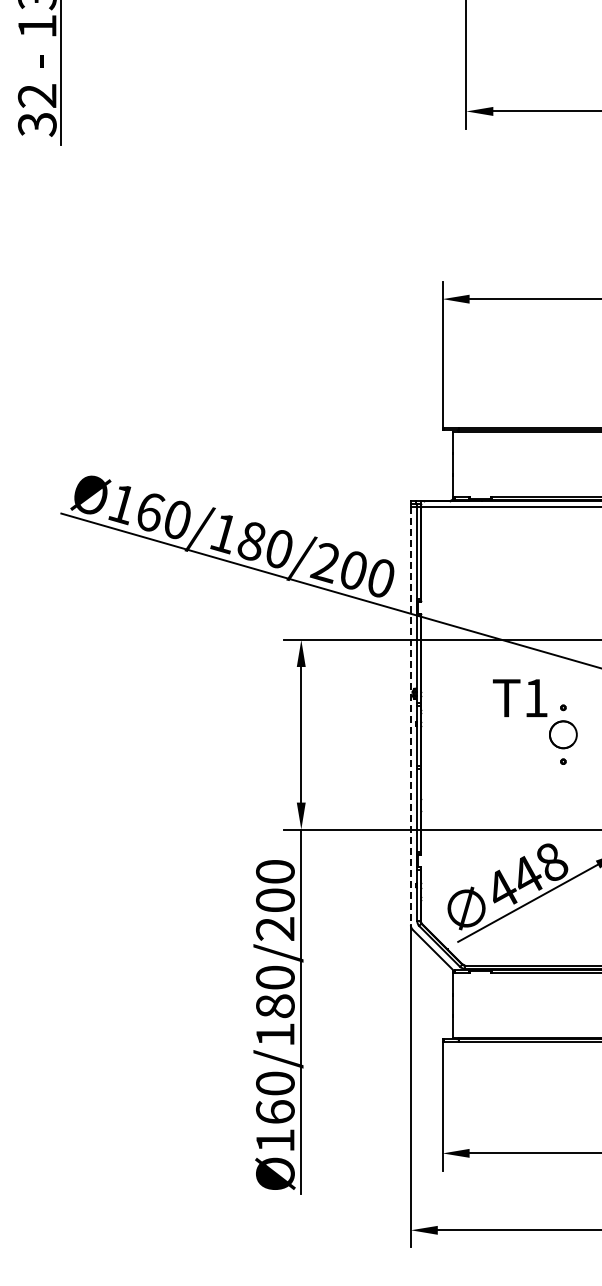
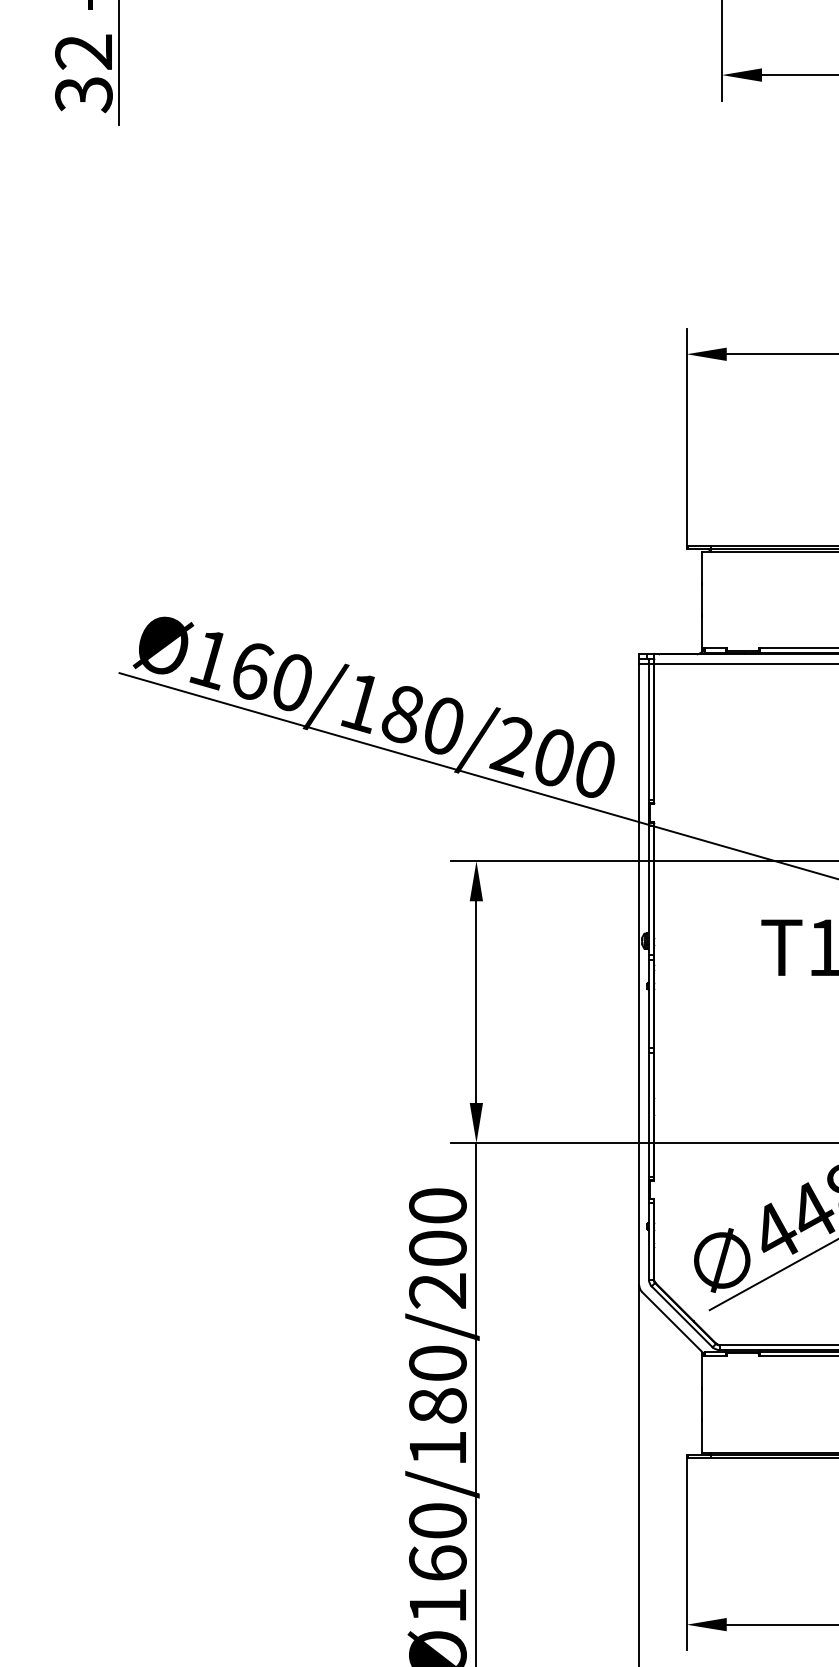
line: (410, 716) -> (638, 974), dashed -> solid

